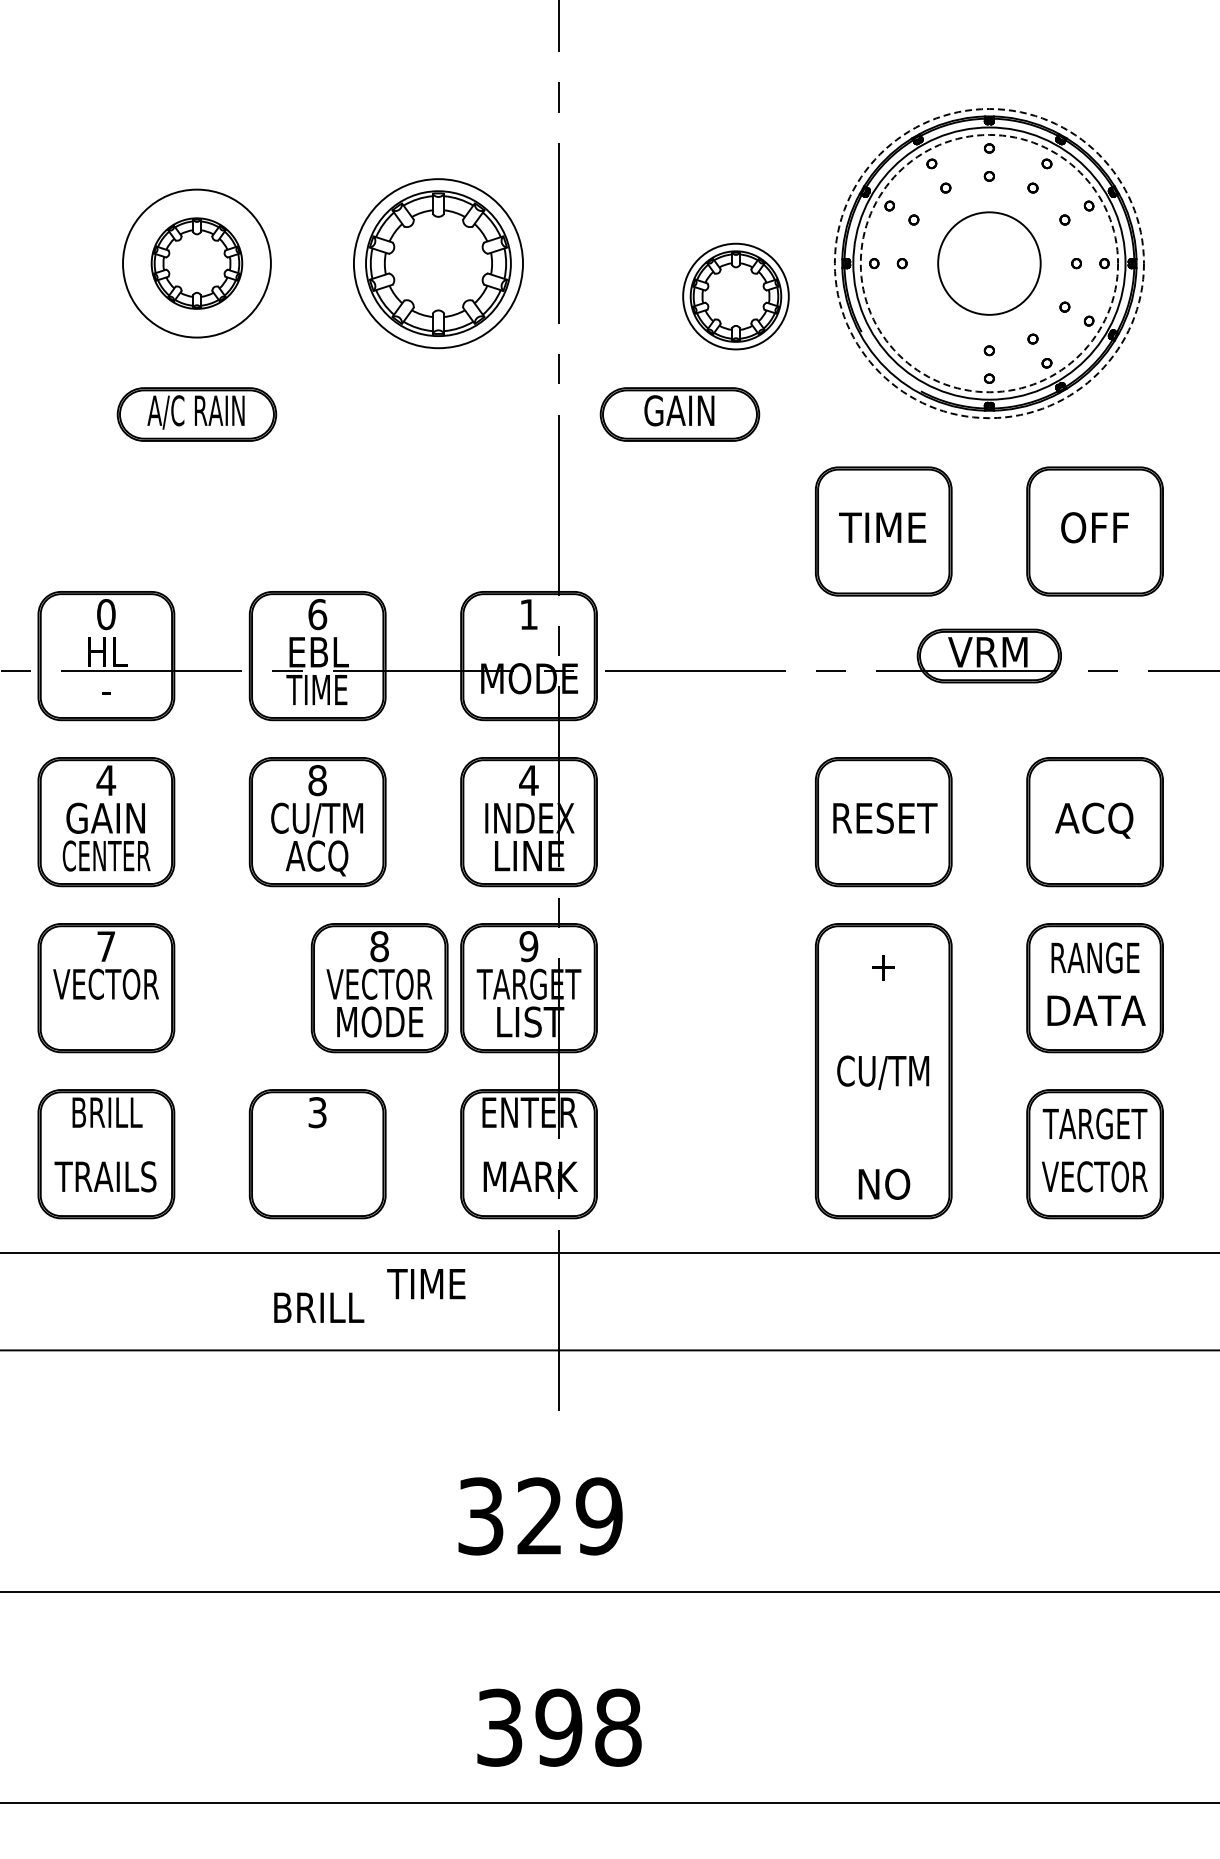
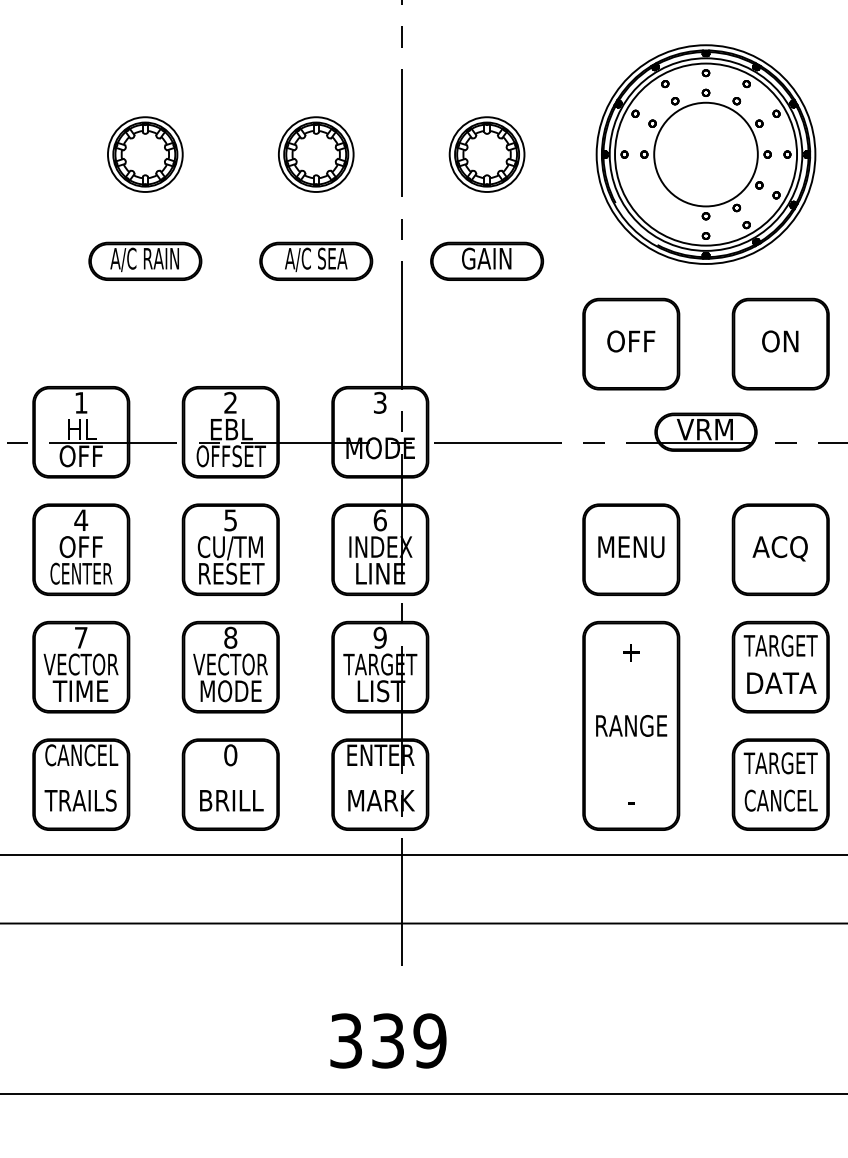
circle: (196, 263) -> (145, 154), size x0.71
part: (438, 263) -> (316, 154), size x0.62
circle: (989, 263) -> (706, 154), dashed -> solid
circle: (989, 263) -> (706, 154), dashed -> solid
circle: (989, 263) -> (706, 154), size x1.43
part: (735, 296) -> (486, 154), moved
part: (438, 414) -> (316, 261), added
text: (882, 527) -> (630, 341), TIME -> OFF
text: (1094, 527) -> (780, 341), OFF -> ON
text: (106, 614) -> (81, 402), 0 -> 1
text: (317, 614) -> (230, 402), 6 -> 2
text: (528, 614) -> (379, 402), 1 -> 3
text: (105, 689) -> (80, 455), - -> OFF
text: (318, 689) -> (231, 455), TIME -> OFFSET
text: (317, 780) -> (230, 520), 8 -> 5
text: (528, 780) -> (379, 520), 4 -> 6
text: (105, 817) -> (80, 546), GAIN -> OFF
text: (885, 817) -> (632, 546), RESET -> MENU
text: (319, 858) -> (232, 575), ACQ -> RESET
text: (1094, 957) -> (780, 645), RANGE -> TARGET
part: (379, 988) -> (230, 667), moved
text: (884, 1072) -> (631, 726), CU/TM -> RANGE
text: (106, 1112) -> (81, 755), BRILL -> CANCEL
text: (317, 1112) -> (230, 755), 3 -> 0
text: (1094, 1176) -> (780, 800), VECTOR -> CANCEL
text: (884, 1183) -> (631, 805), ON -> -
text: (426, 1284) -> (80, 691), moved
text: (319, 1307) -> (232, 800), moved
text: (539, 1516) -> (387, 1041), 329 -> 339

